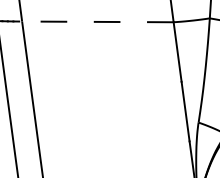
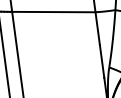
line: (95, 22) -> (52, 12), dashed -> solid

